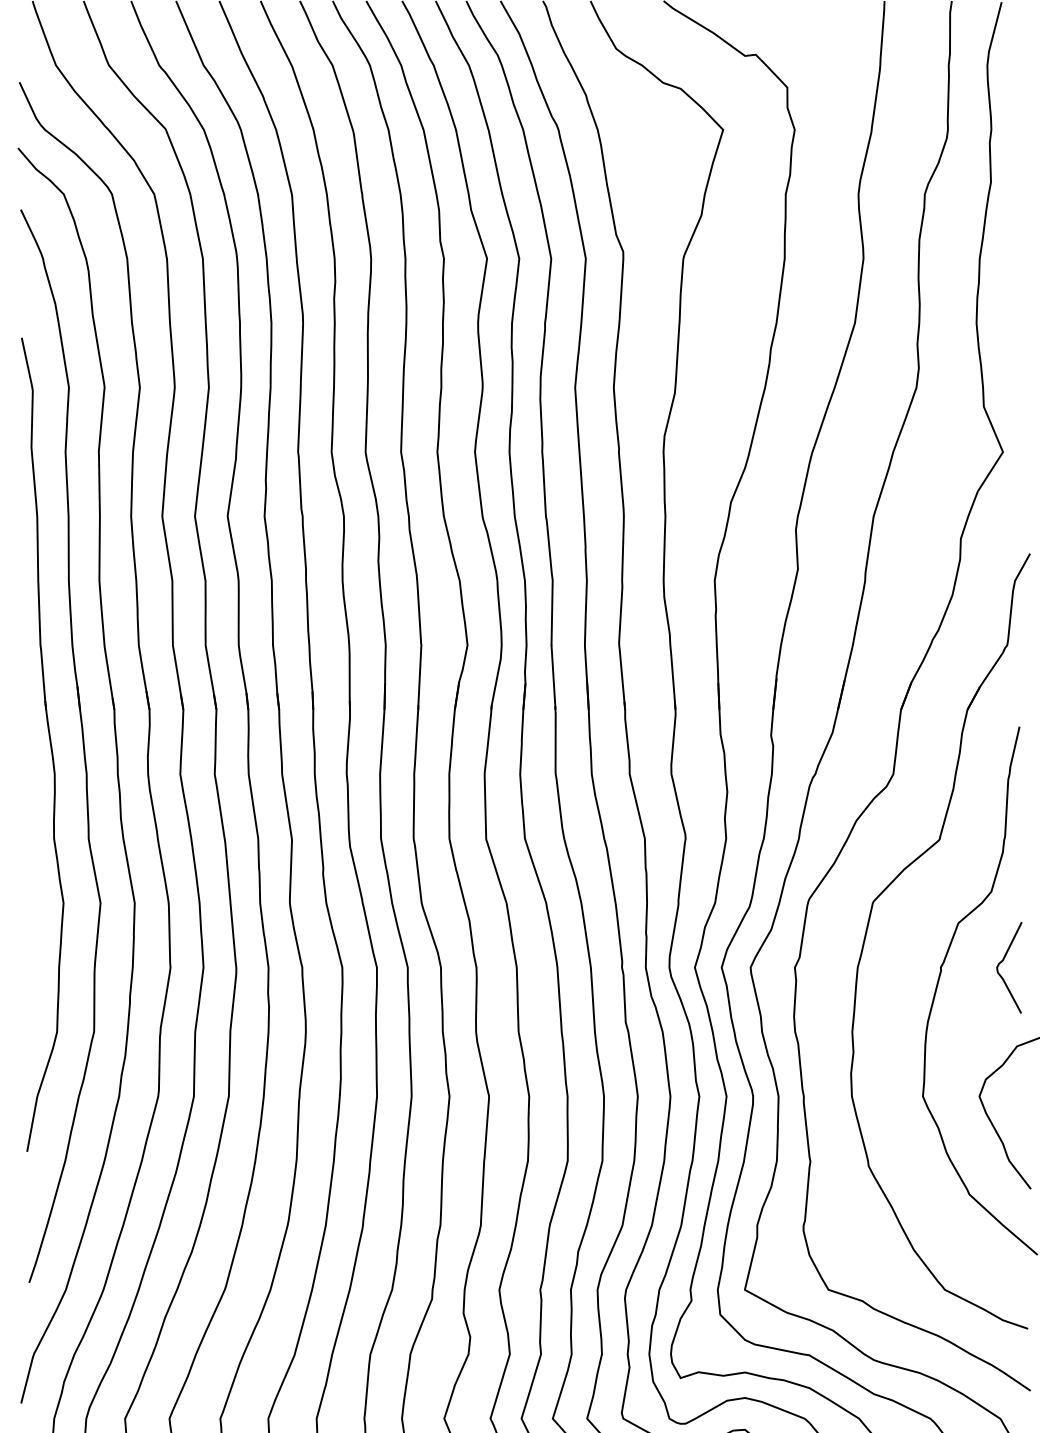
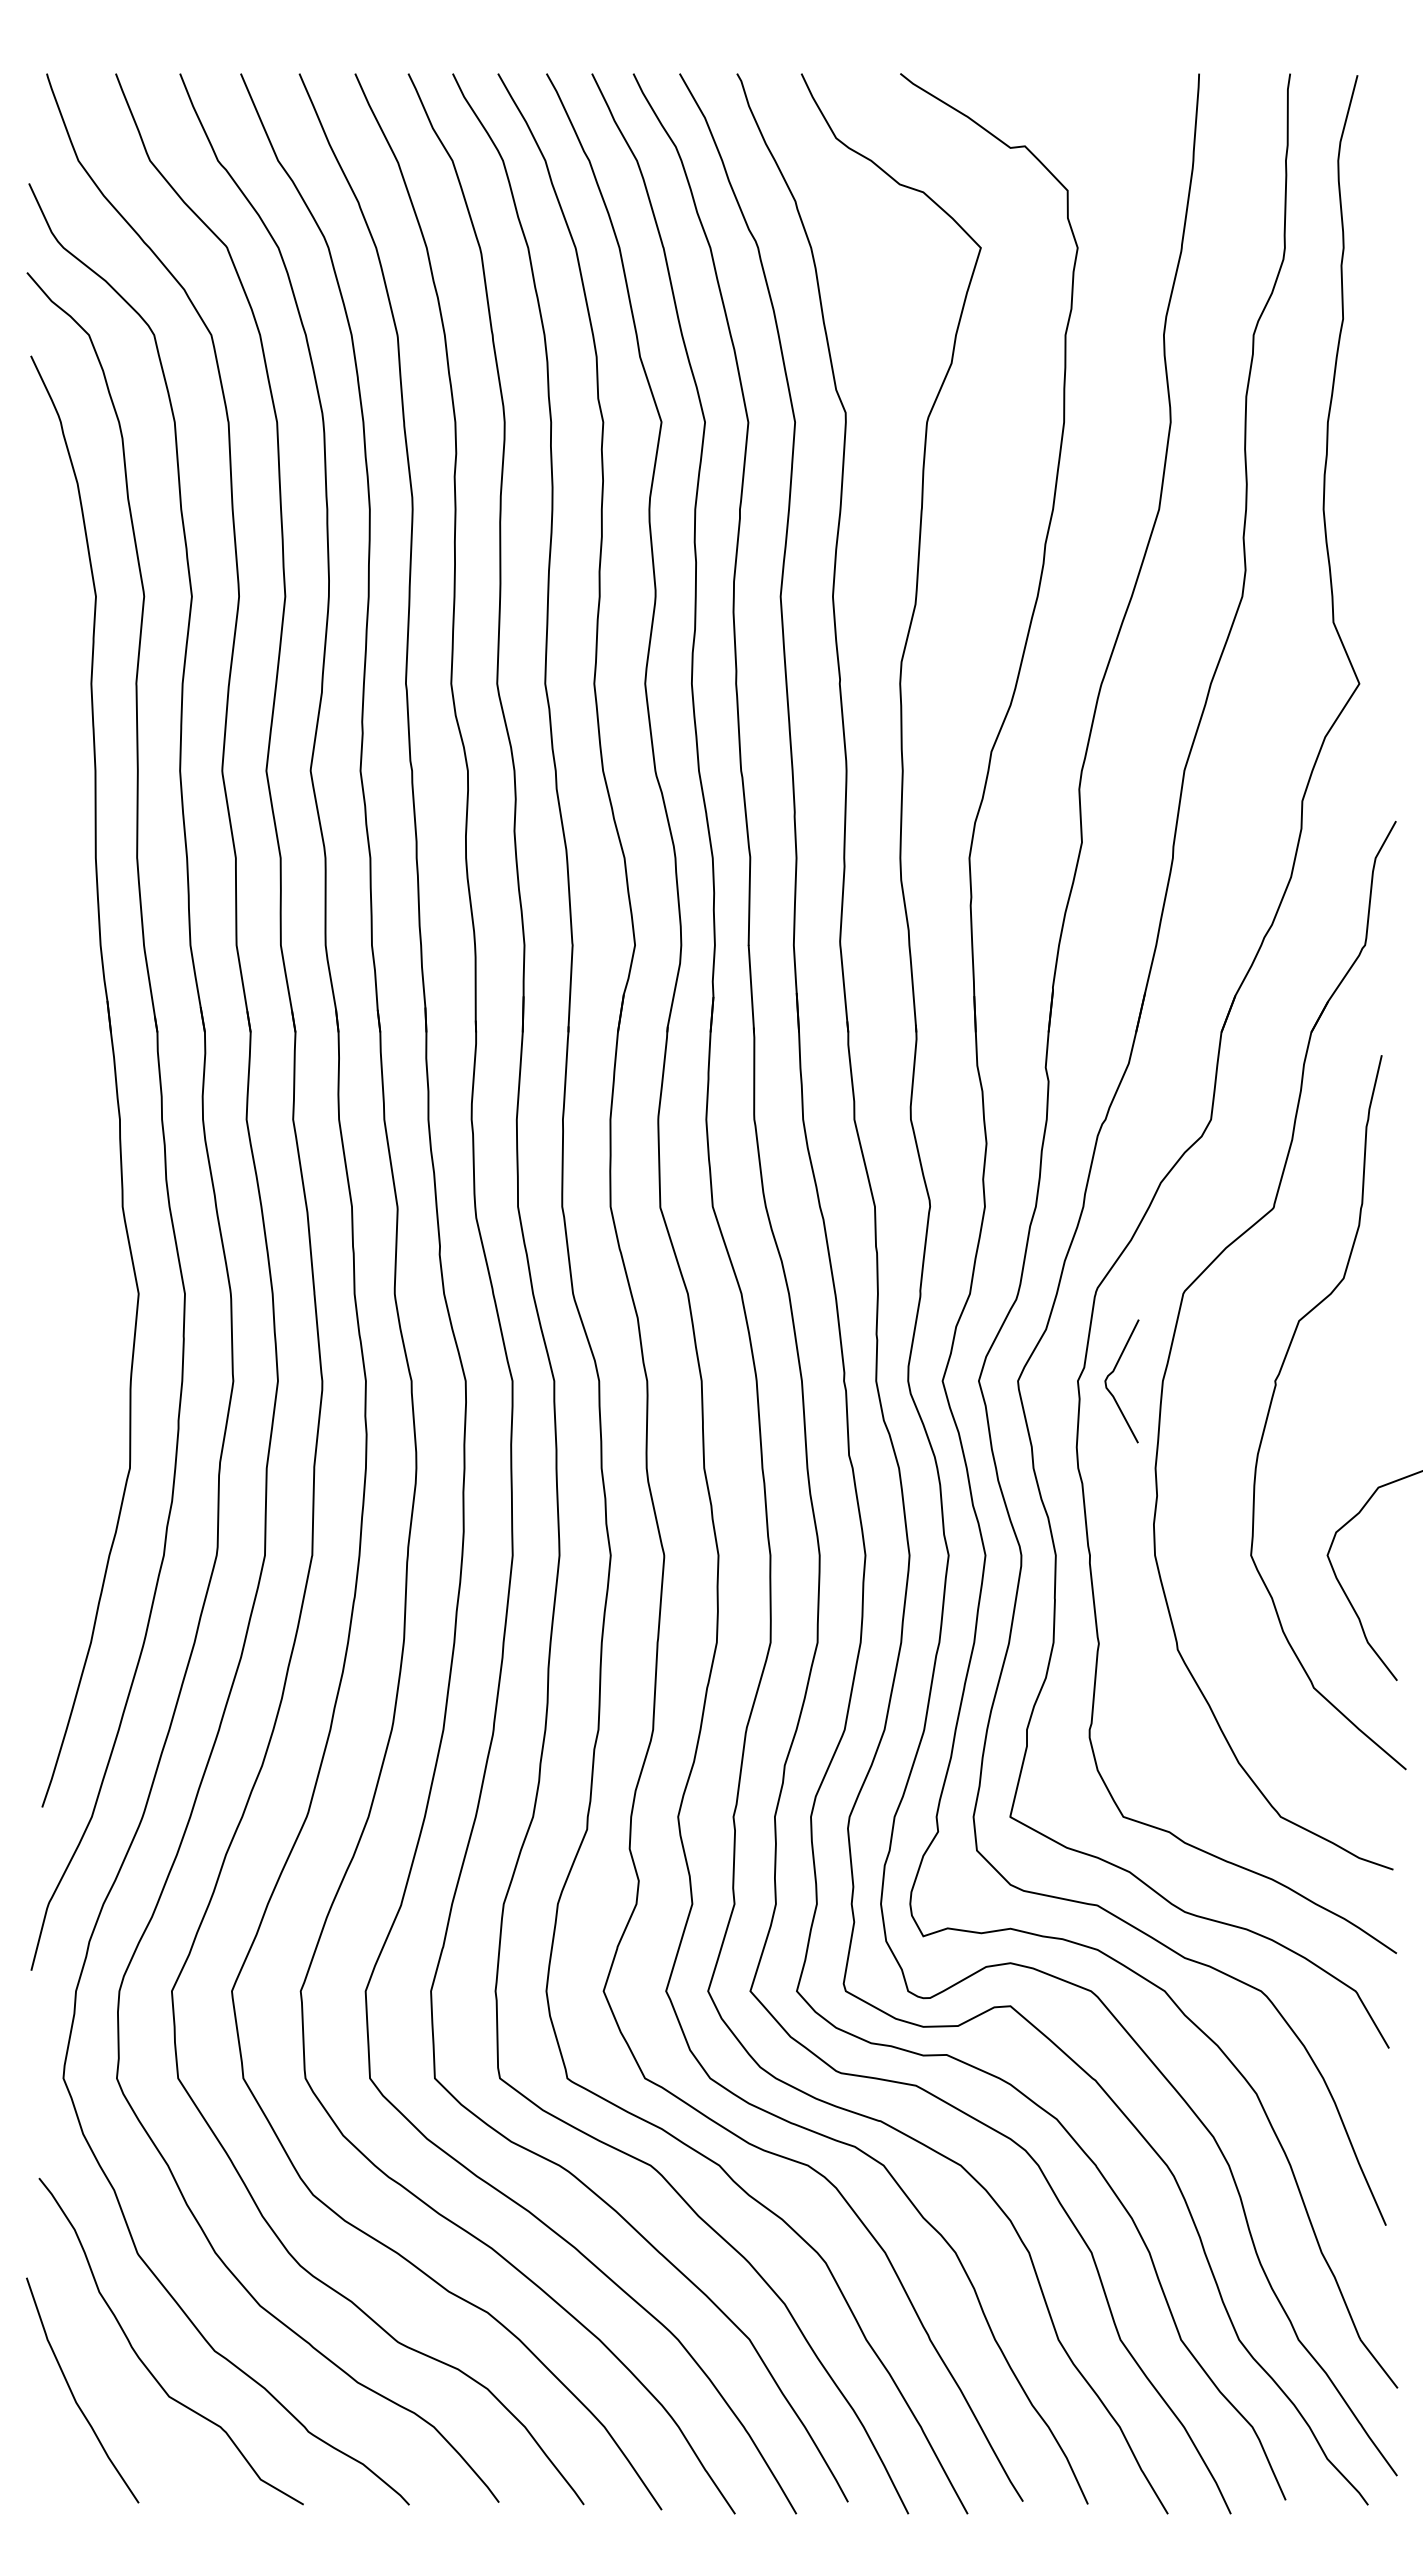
part: (50, 744) -> (70, 1079), removed
curve: (1003, 961) -> (1113, 1372), moved

